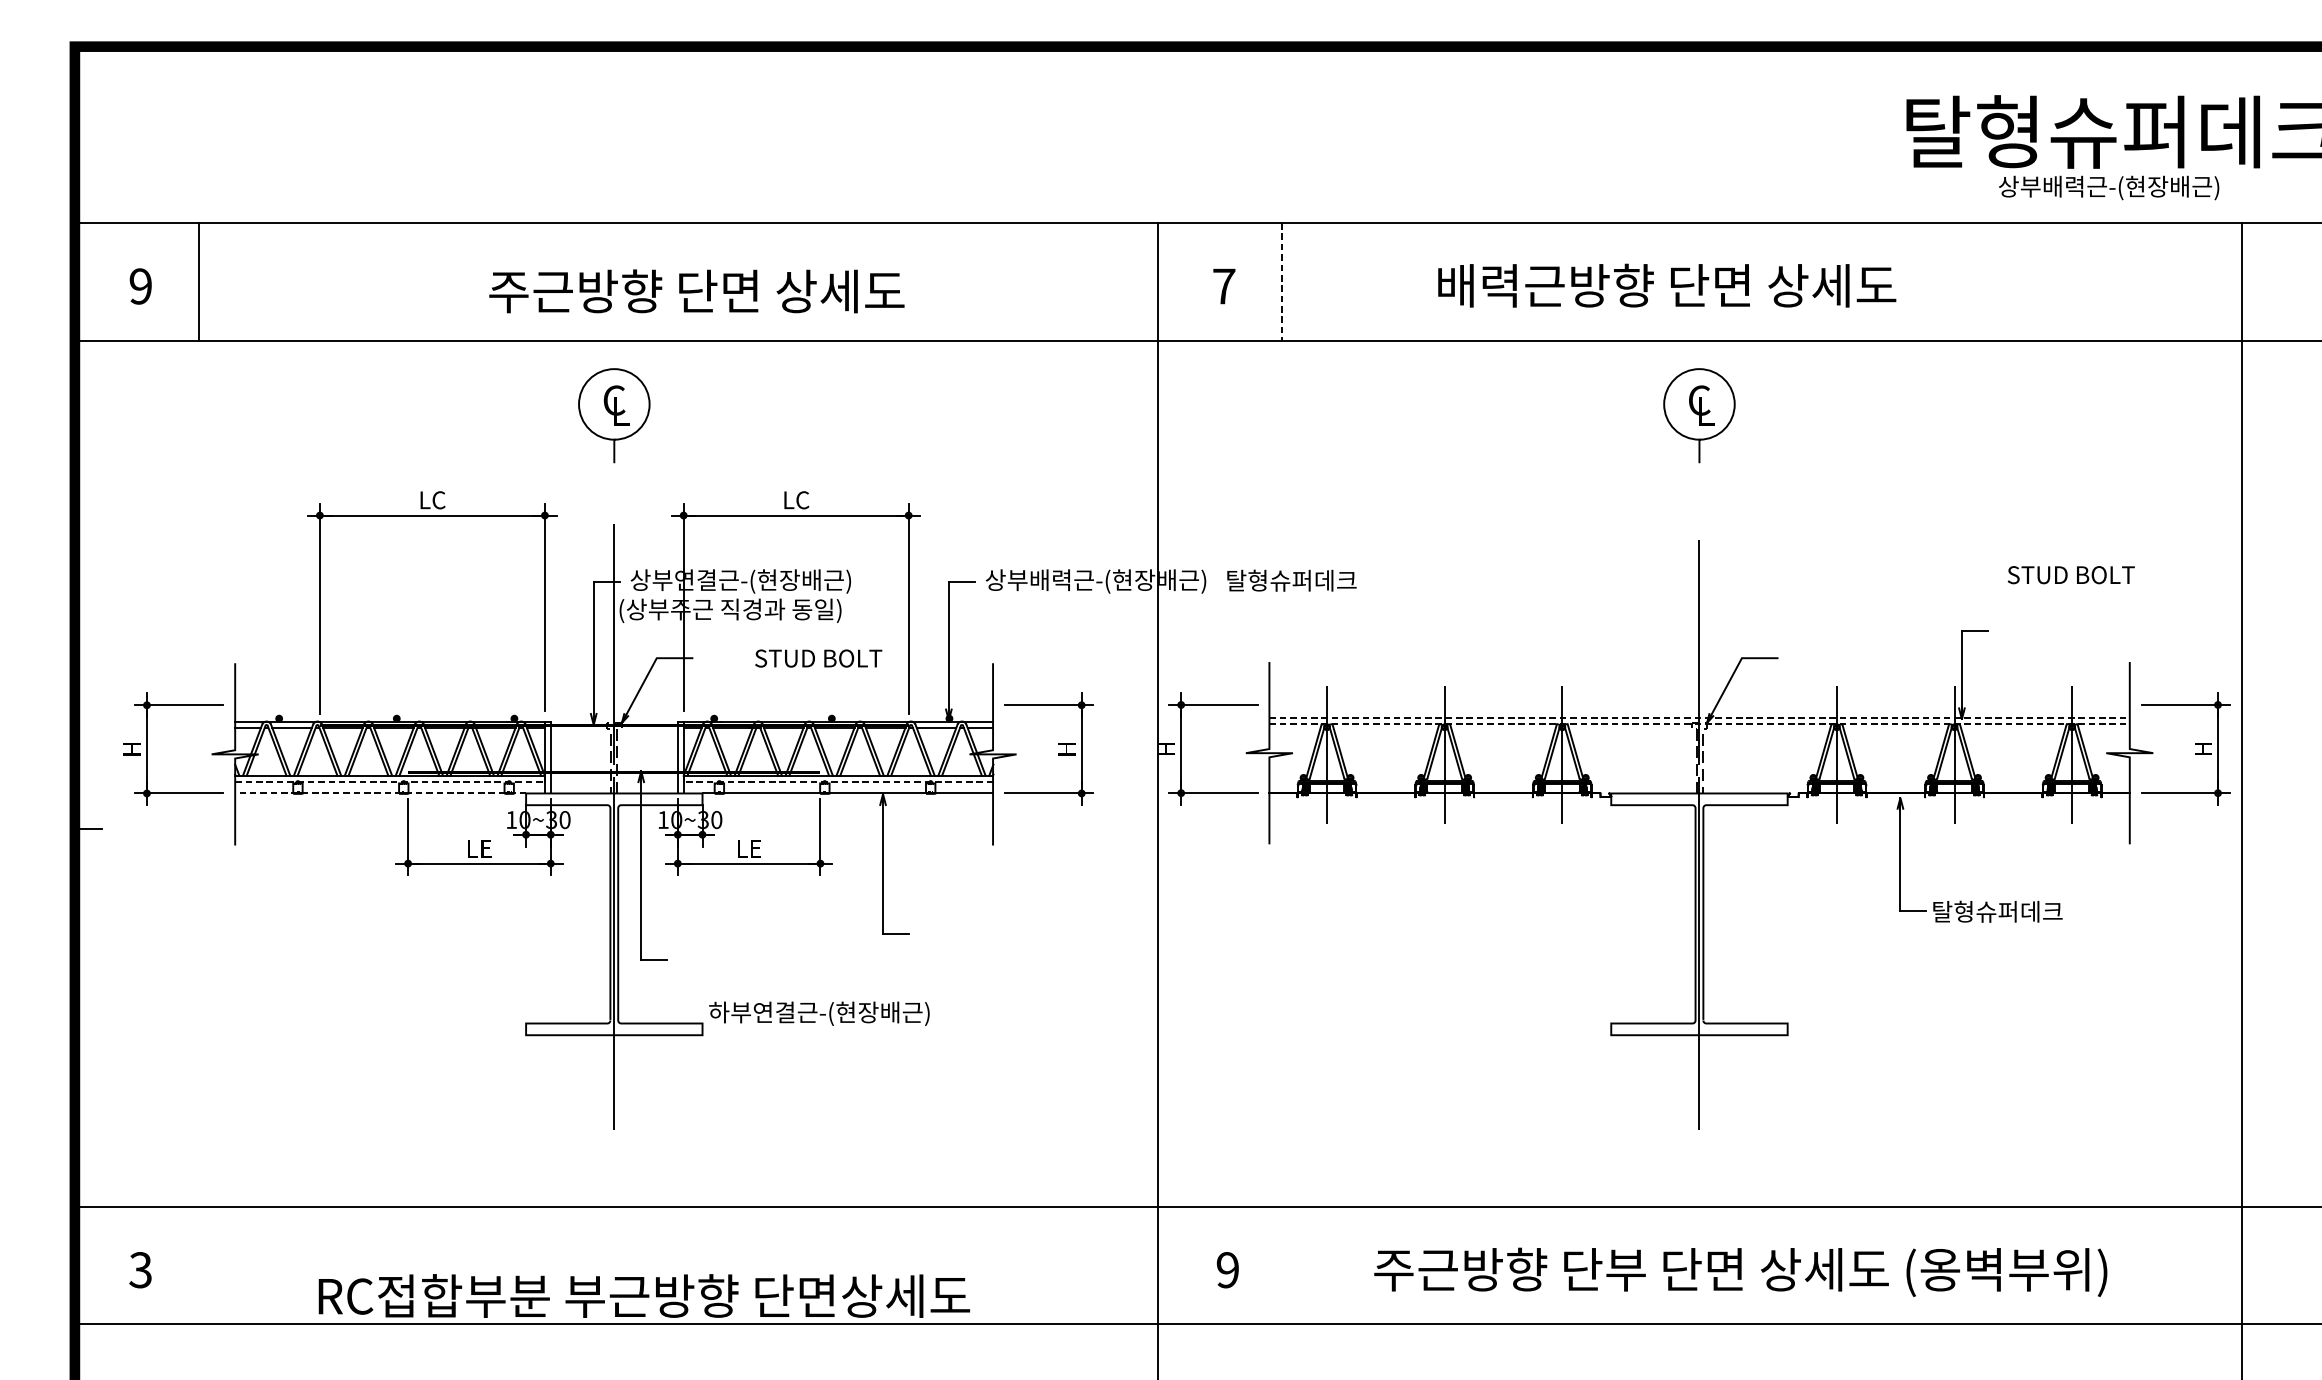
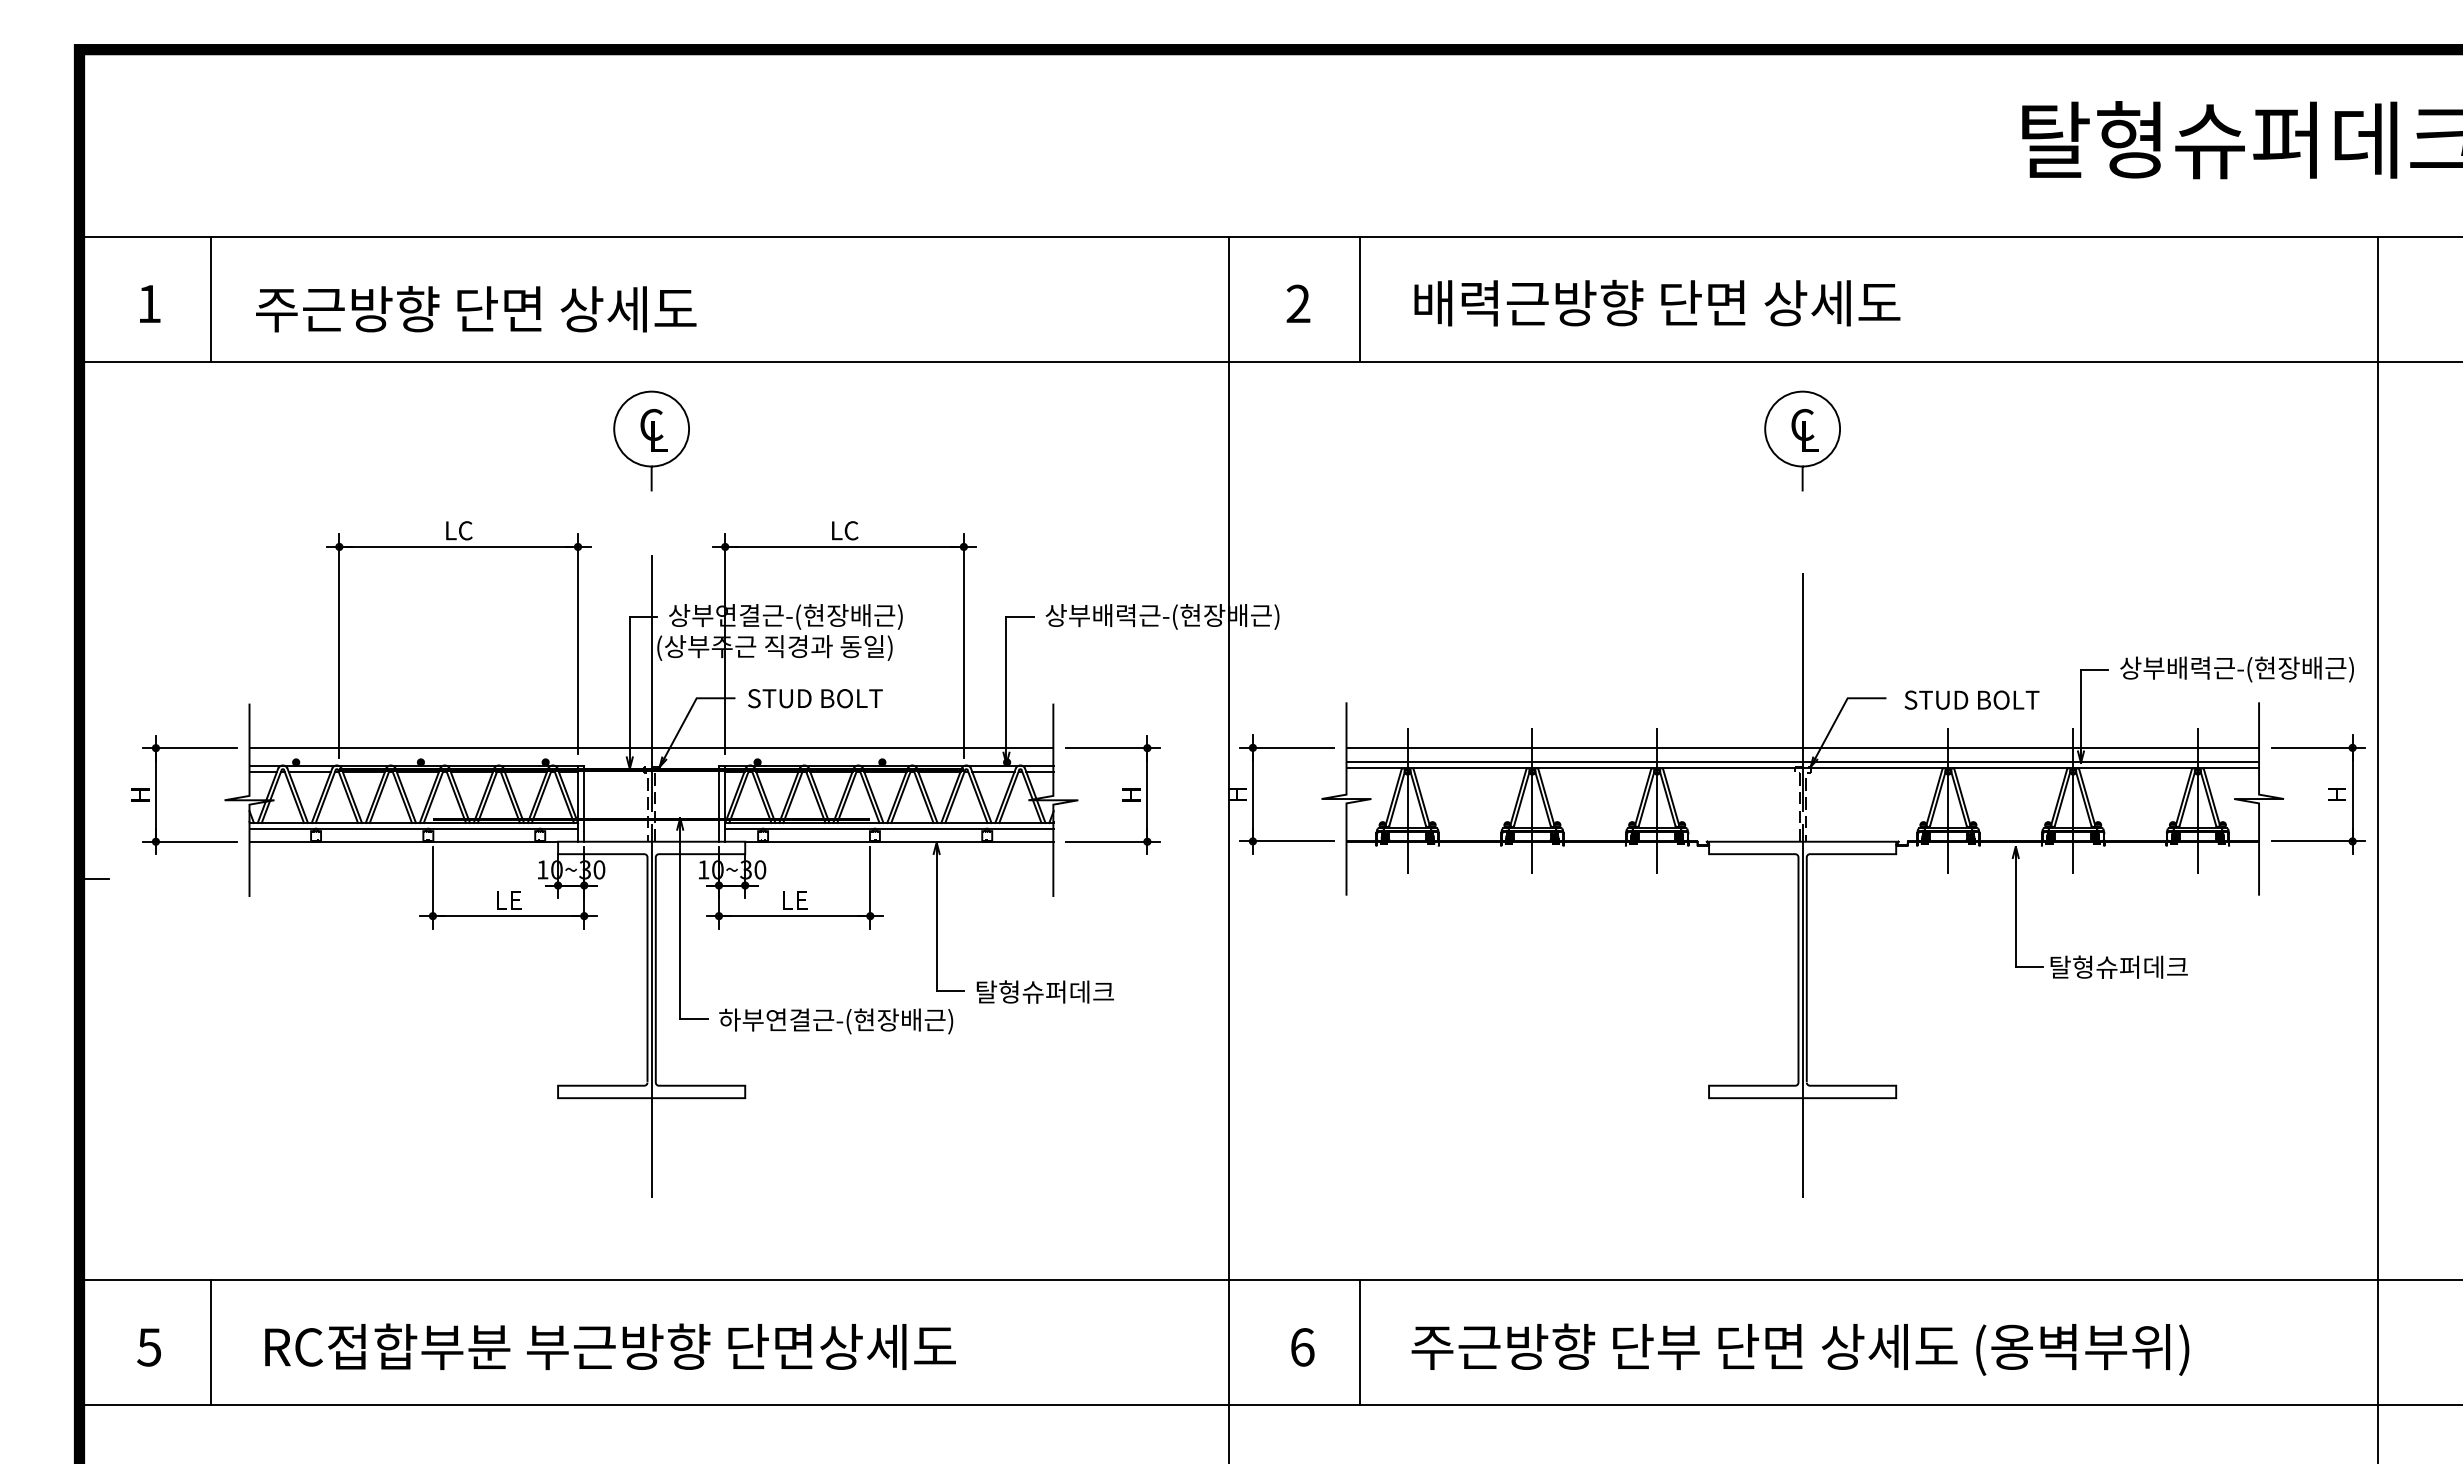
text: (2108, 187) -> (2236, 669), moved
line: (1281, 282) -> (1359, 299), dashed -> solid
text: (139, 286) -> (148, 303), 9 -> 1
text: (1224, 286) -> (1298, 303), 7 -> 2
text: (1667, 286) -> (1657, 303), moved
text: (697, 291) -> (476, 309), moved
text: (2070, 574) -> (1971, 699), moved
text: (1291, 580) -> (1044, 991), moved
text: (818, 658) -> (815, 698), moved
line: (1699, 704) -> (1802, 747), added
line: (614, 705) -> (651, 748), added
line: (1700, 718) -> (1803, 762), dashed -> solid
line: (1700, 724) -> (1803, 768), dashed -> solid
line: (390, 781) -> (414, 829), dashed -> solid
line: (838, 781) -> (889, 829), dashed -> solid
line: (380, 793) -> (403, 841), dashed -> solid
text: (819, 1013) -> (836, 1021), moved
line: (198, 1265) -> (210, 1342), added
line: (1281, 1265) -> (1359, 1342), added
text: (139, 1270) -> (148, 1347), 3 -> 5
text: (1227, 1270) -> (1302, 1347), 9 -> 6
text: (1740, 1272) -> (1800, 1349), moved
text: (644, 1295) -> (610, 1346), moved

